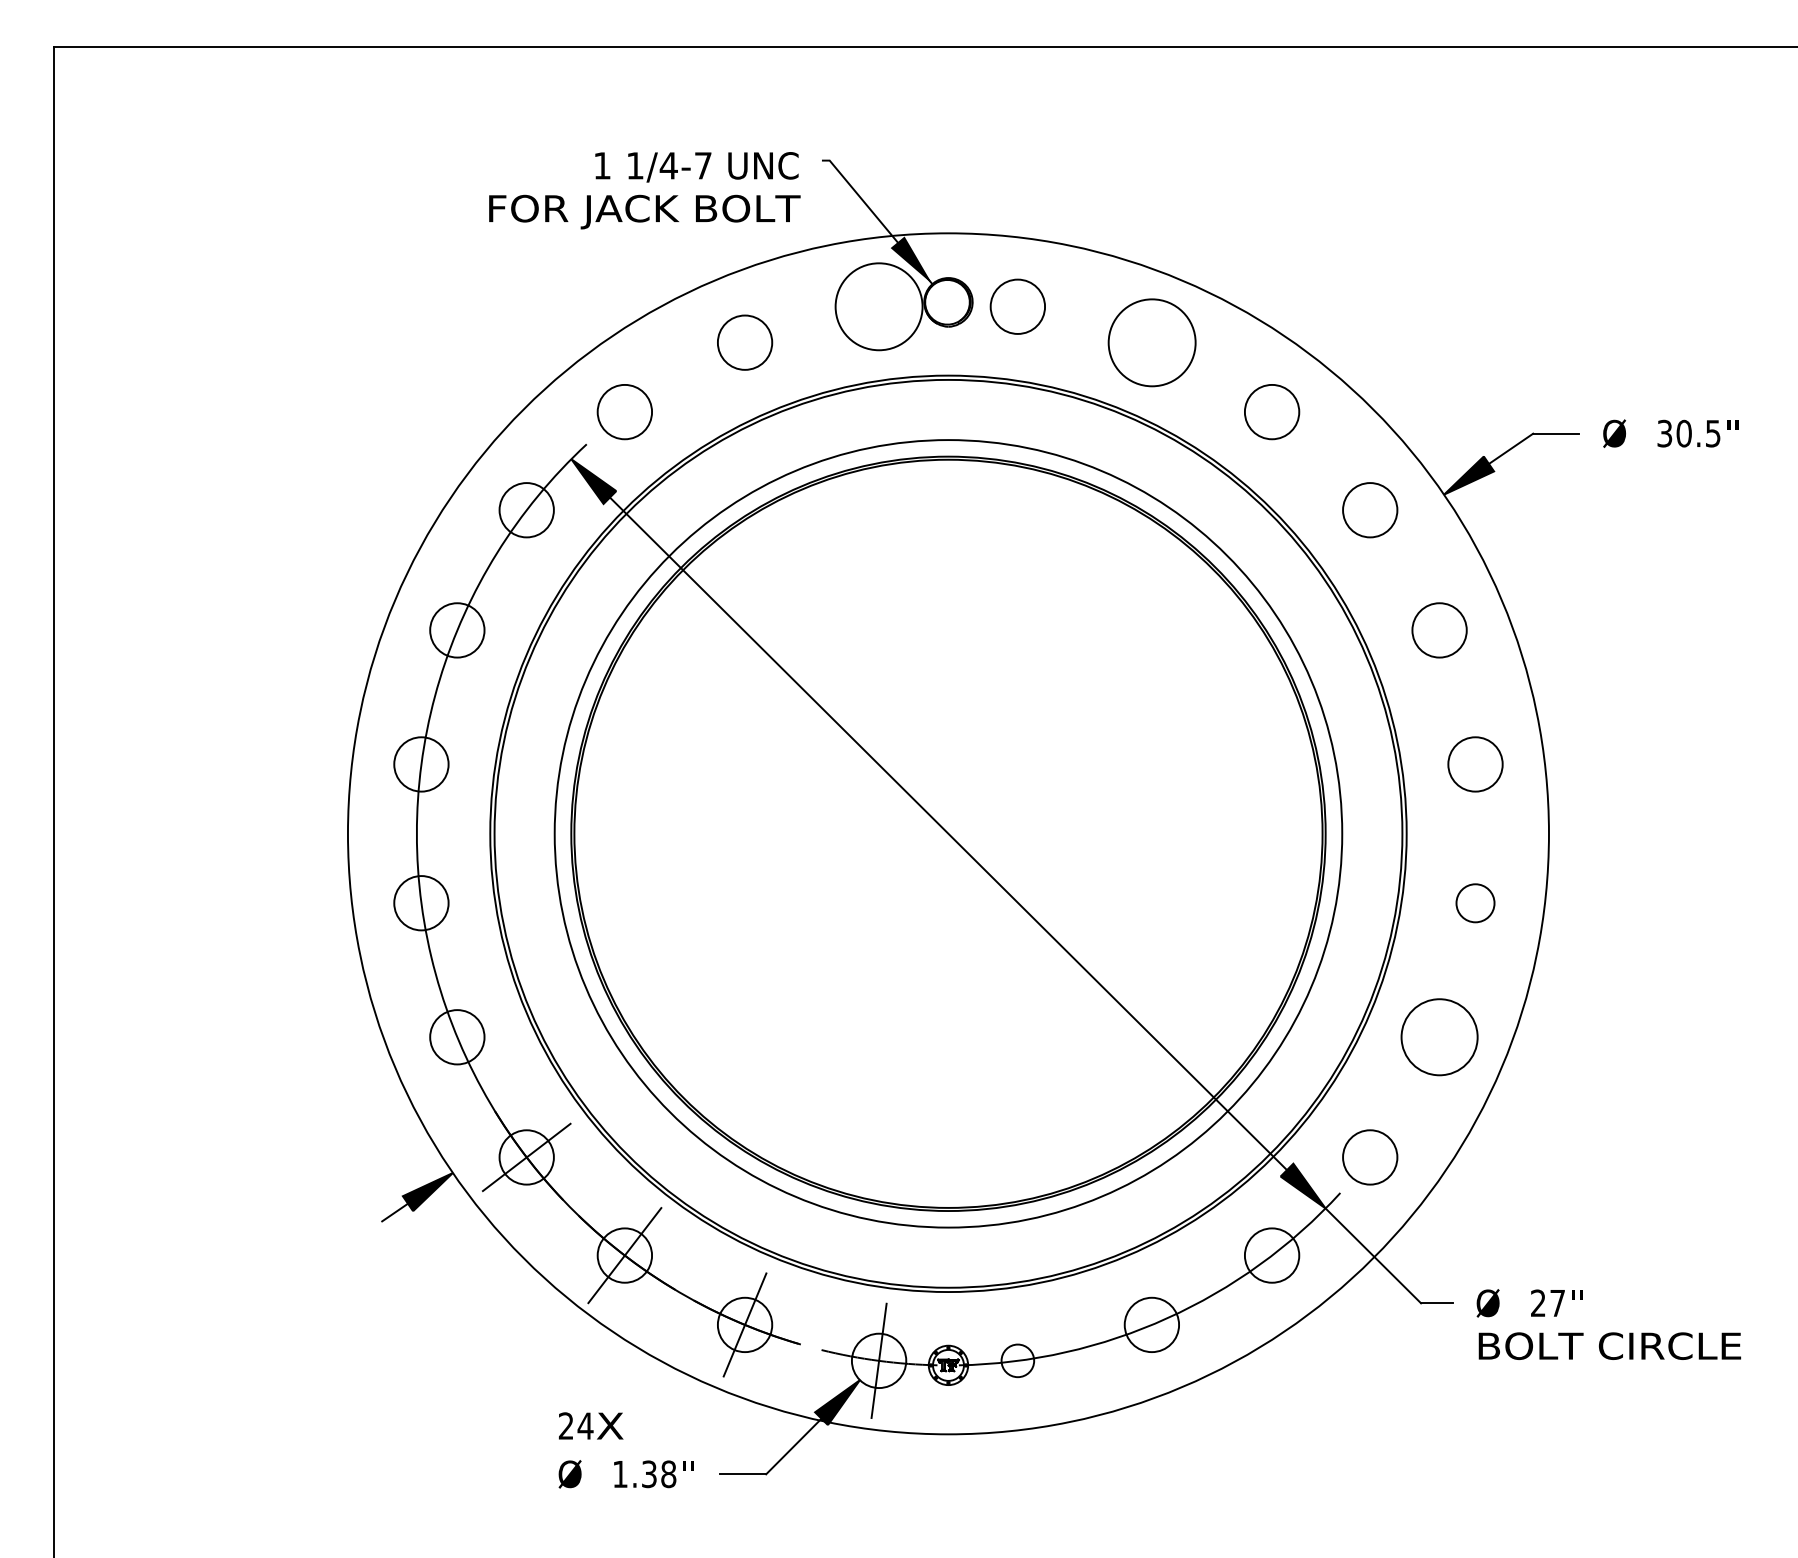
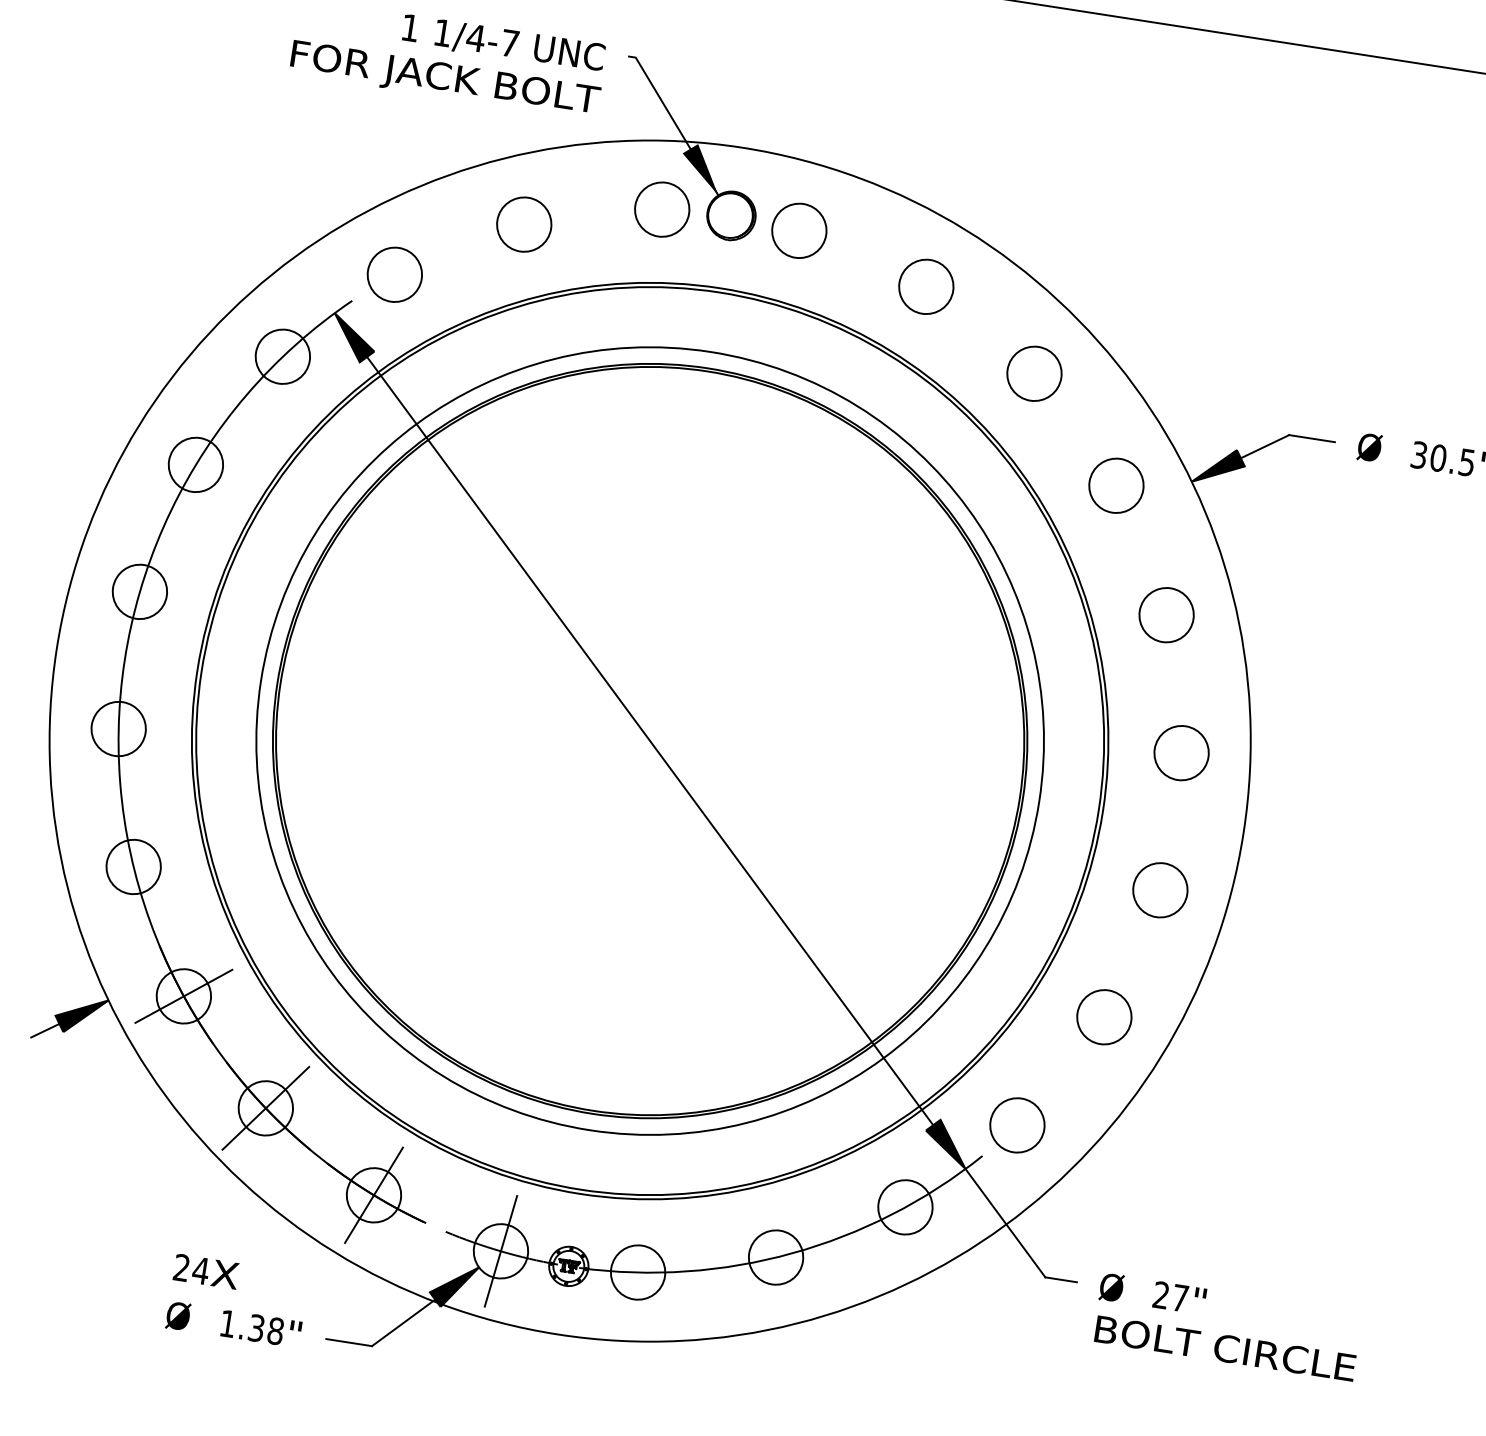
circle: (878, 306) -> (661, 209), size x0.62
circle: (1151, 342) -> (925, 286), size x0.62
circle: (1475, 903) -> (1160, 890), size x1.43
circle: (1439, 1037) -> (1104, 1017), size x0.71
circle: (1017, 1360) -> (637, 1272), size x1.67

